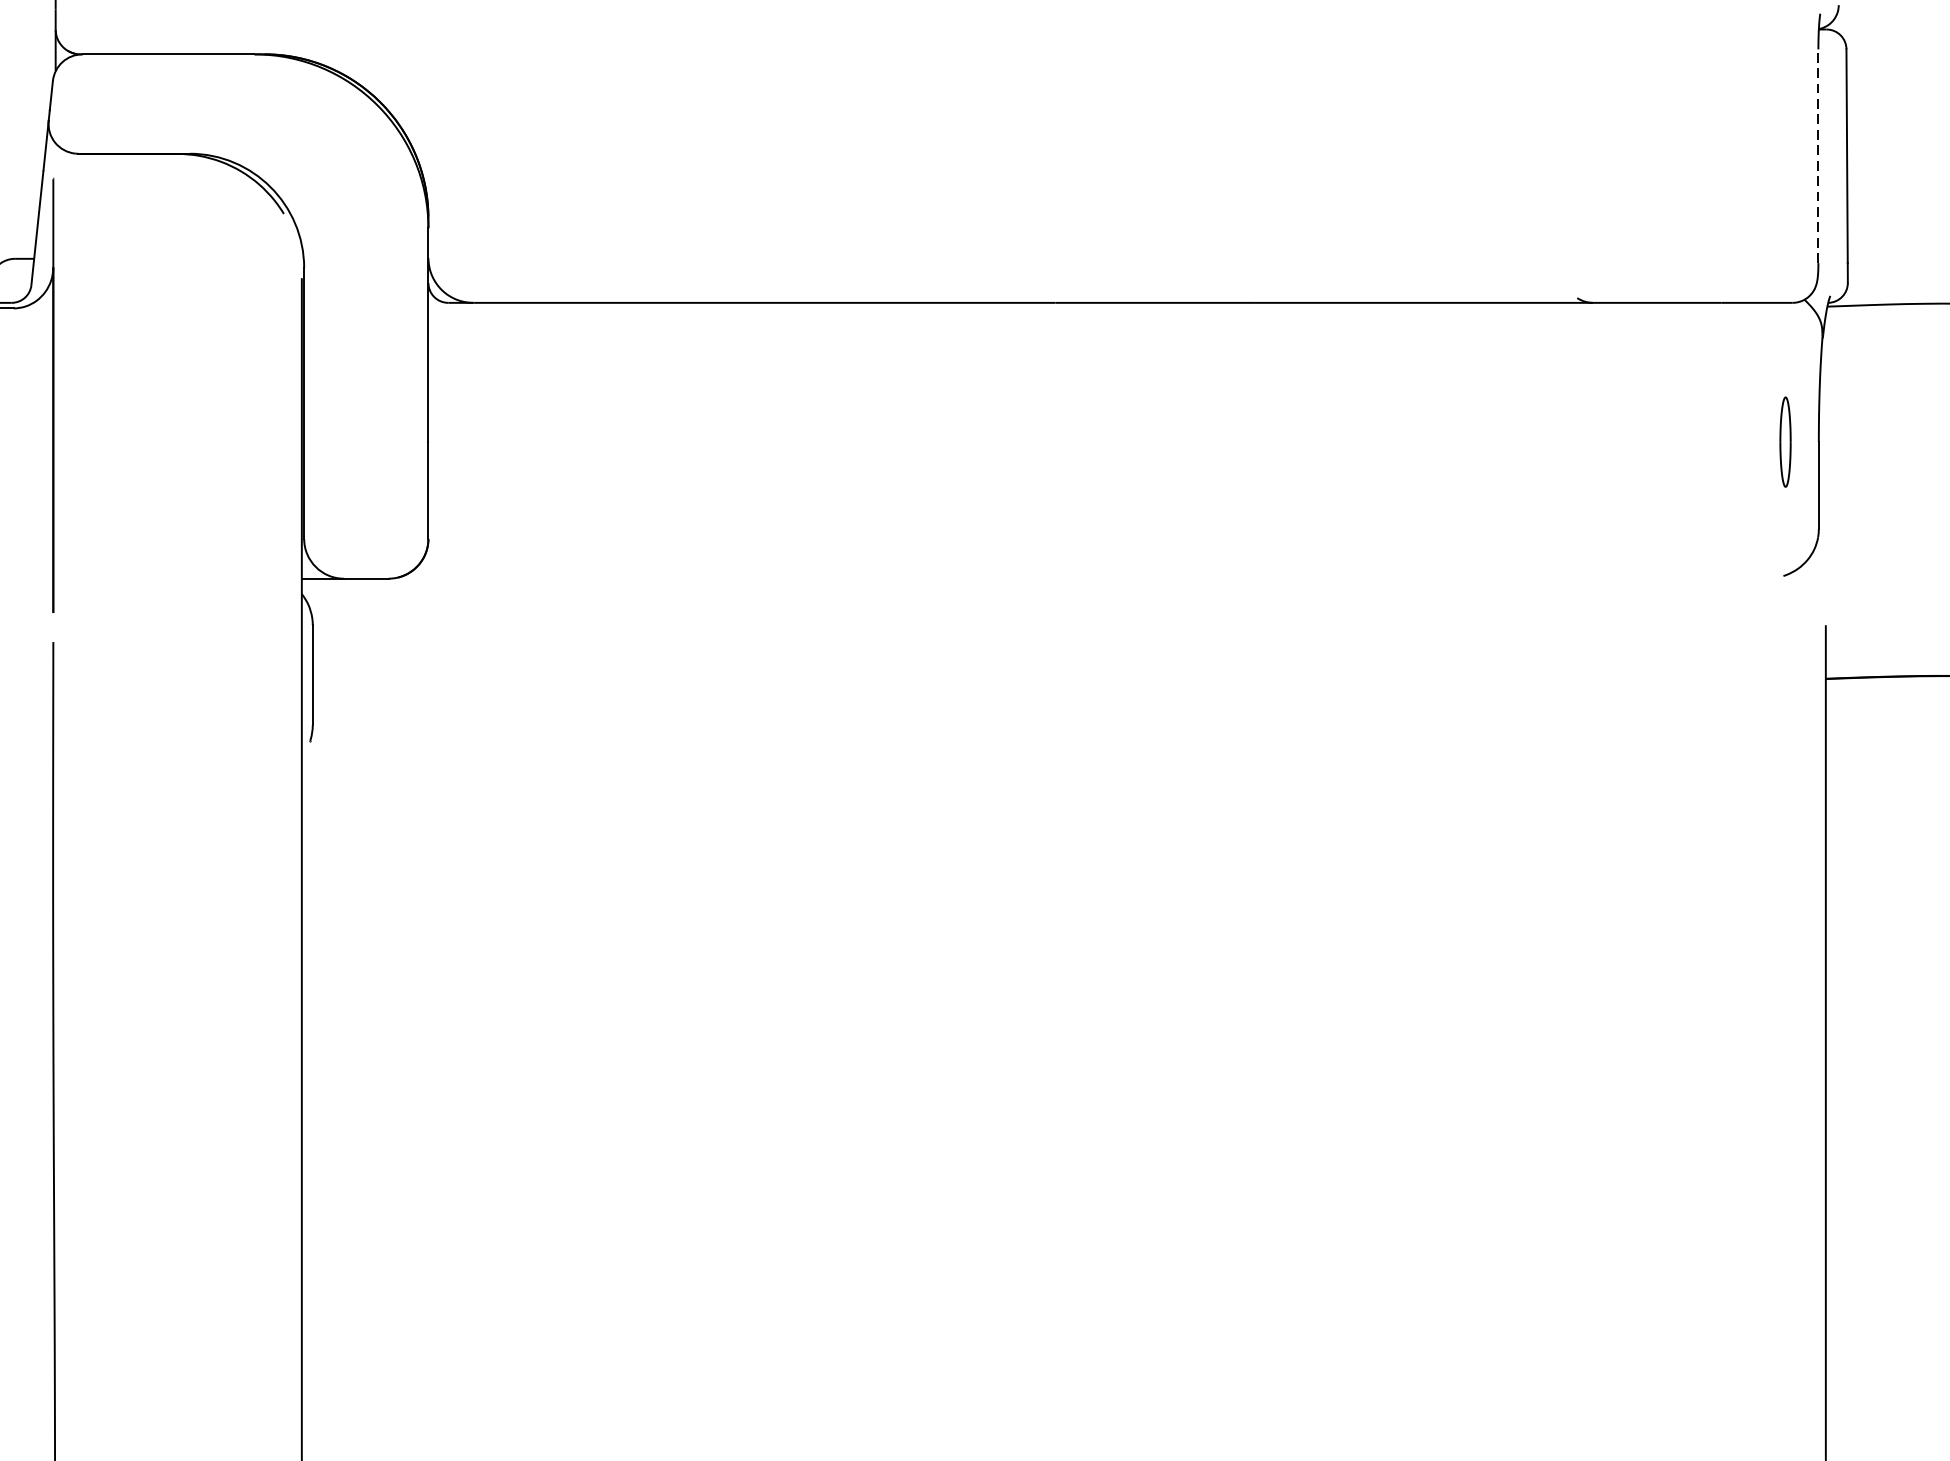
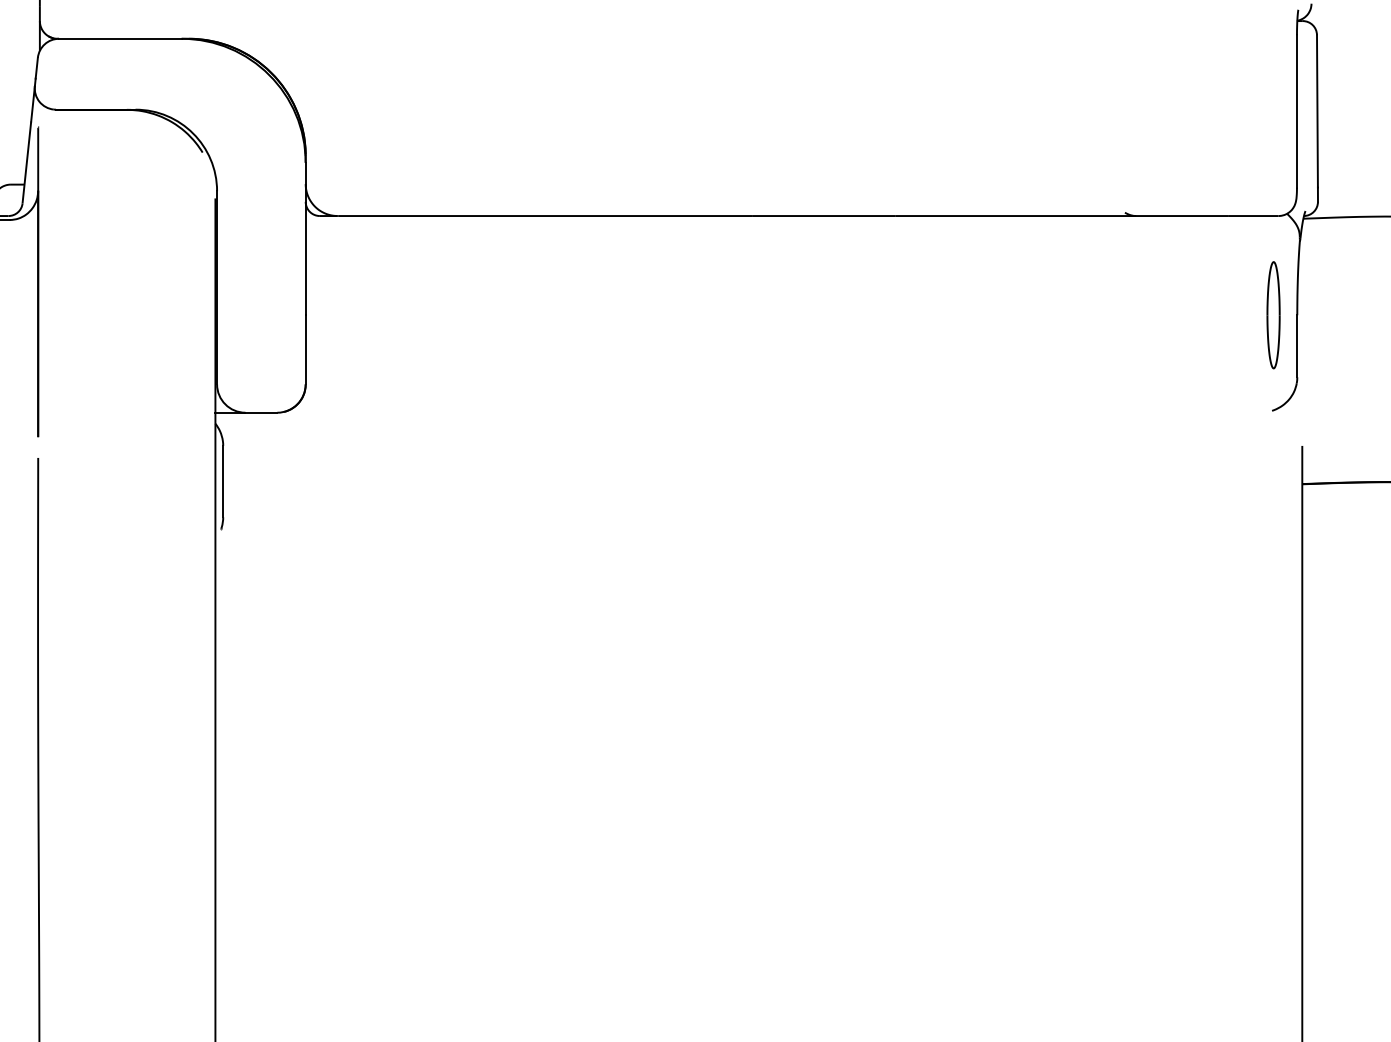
line: (1817, 154) -> (1296, 110), dashed -> solid
part: (1785, 442) -> (1273, 315), size x1.67

